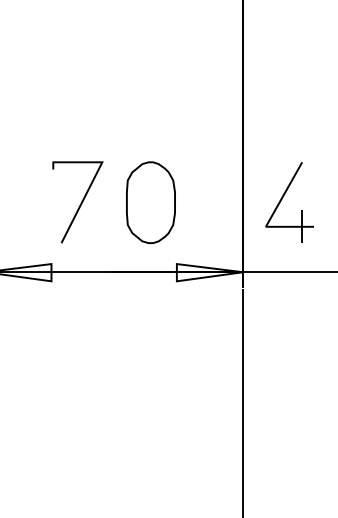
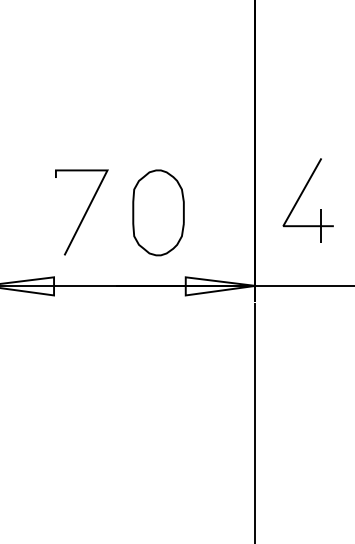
part: (283, 198) -> (301, 196), moved

